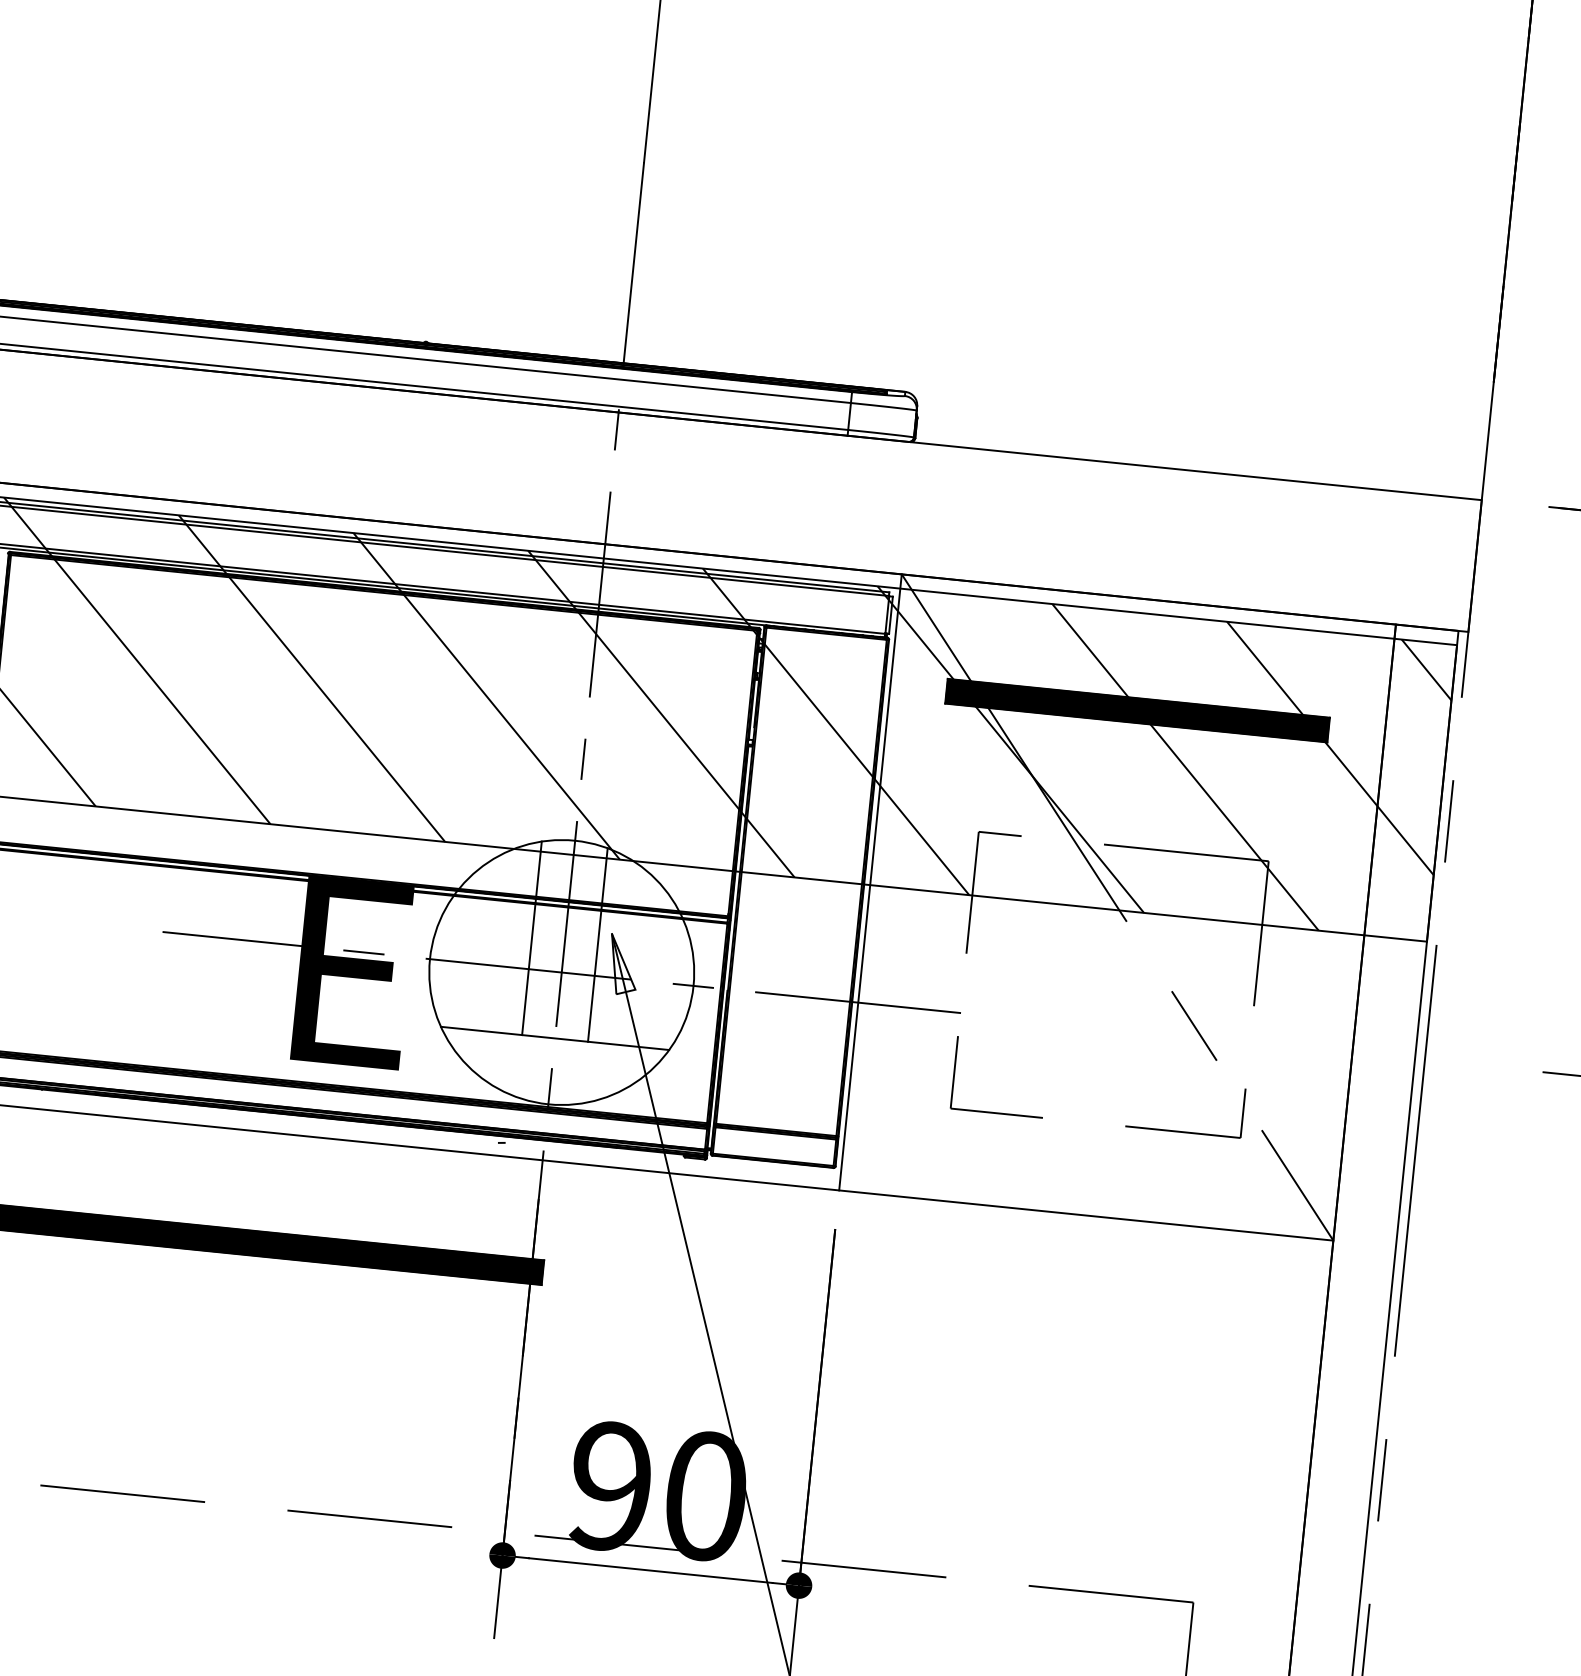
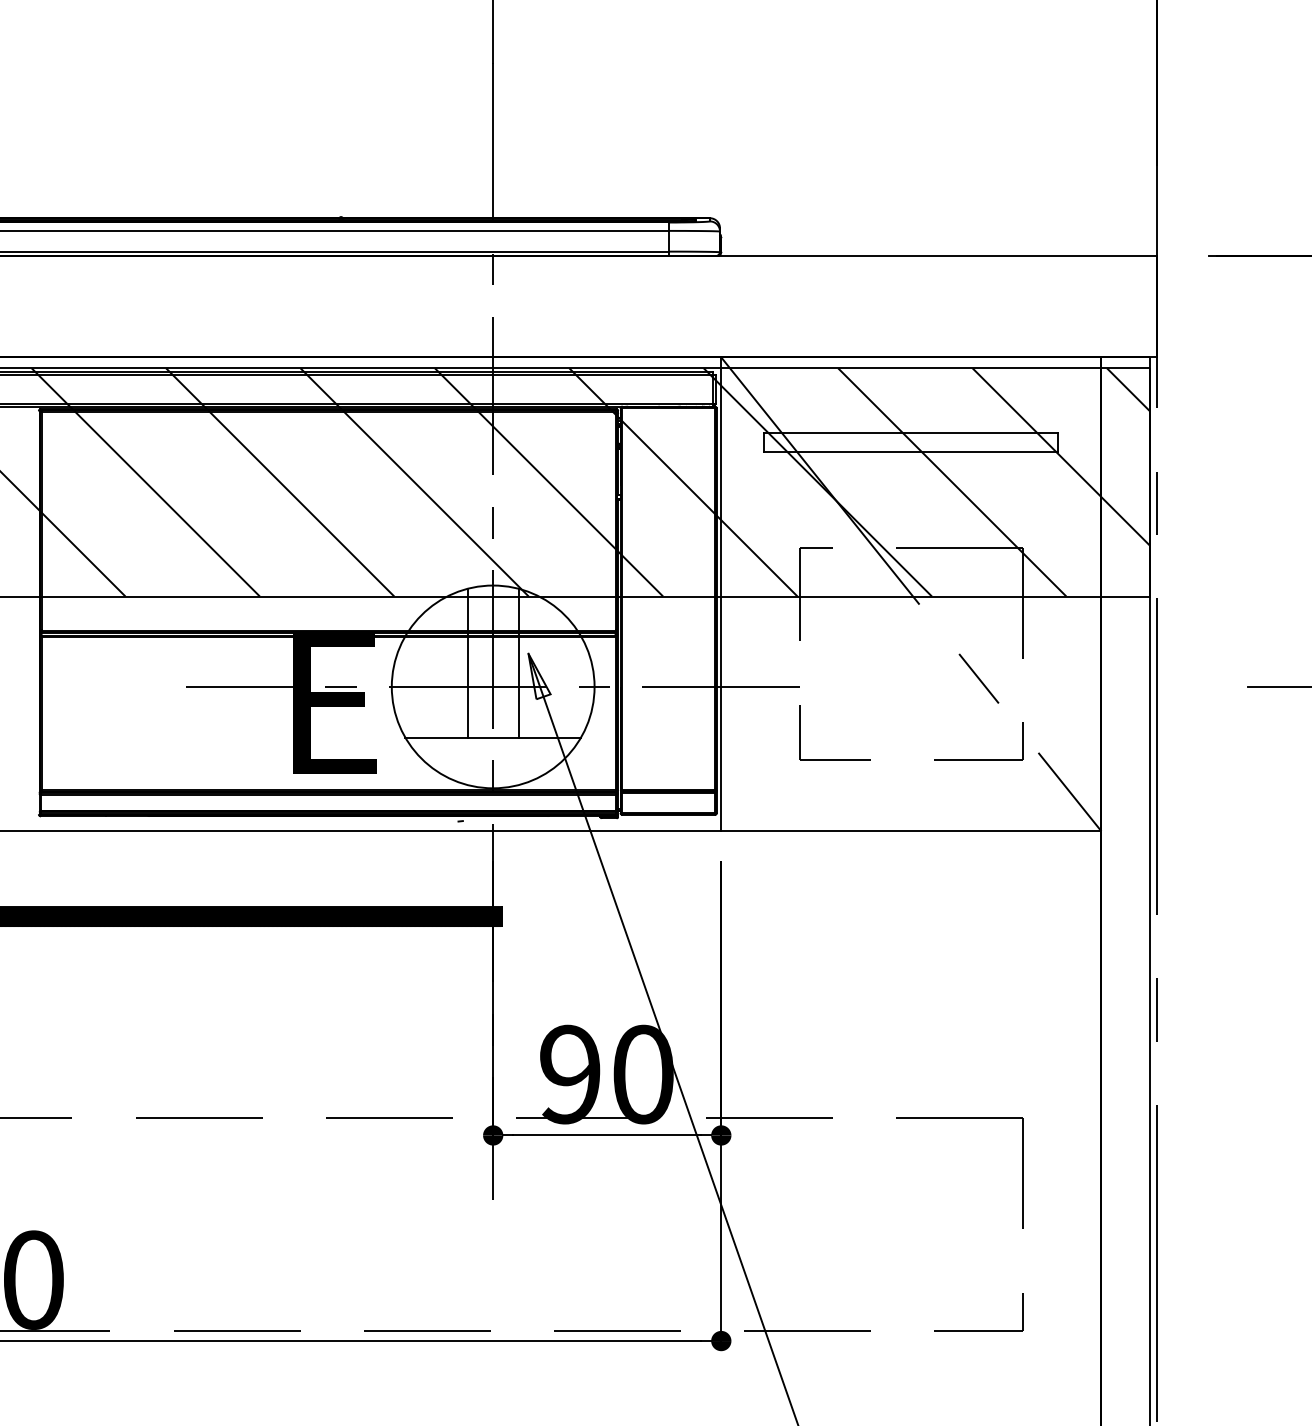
hatch: (1137, 710) -> (911, 442), removed

